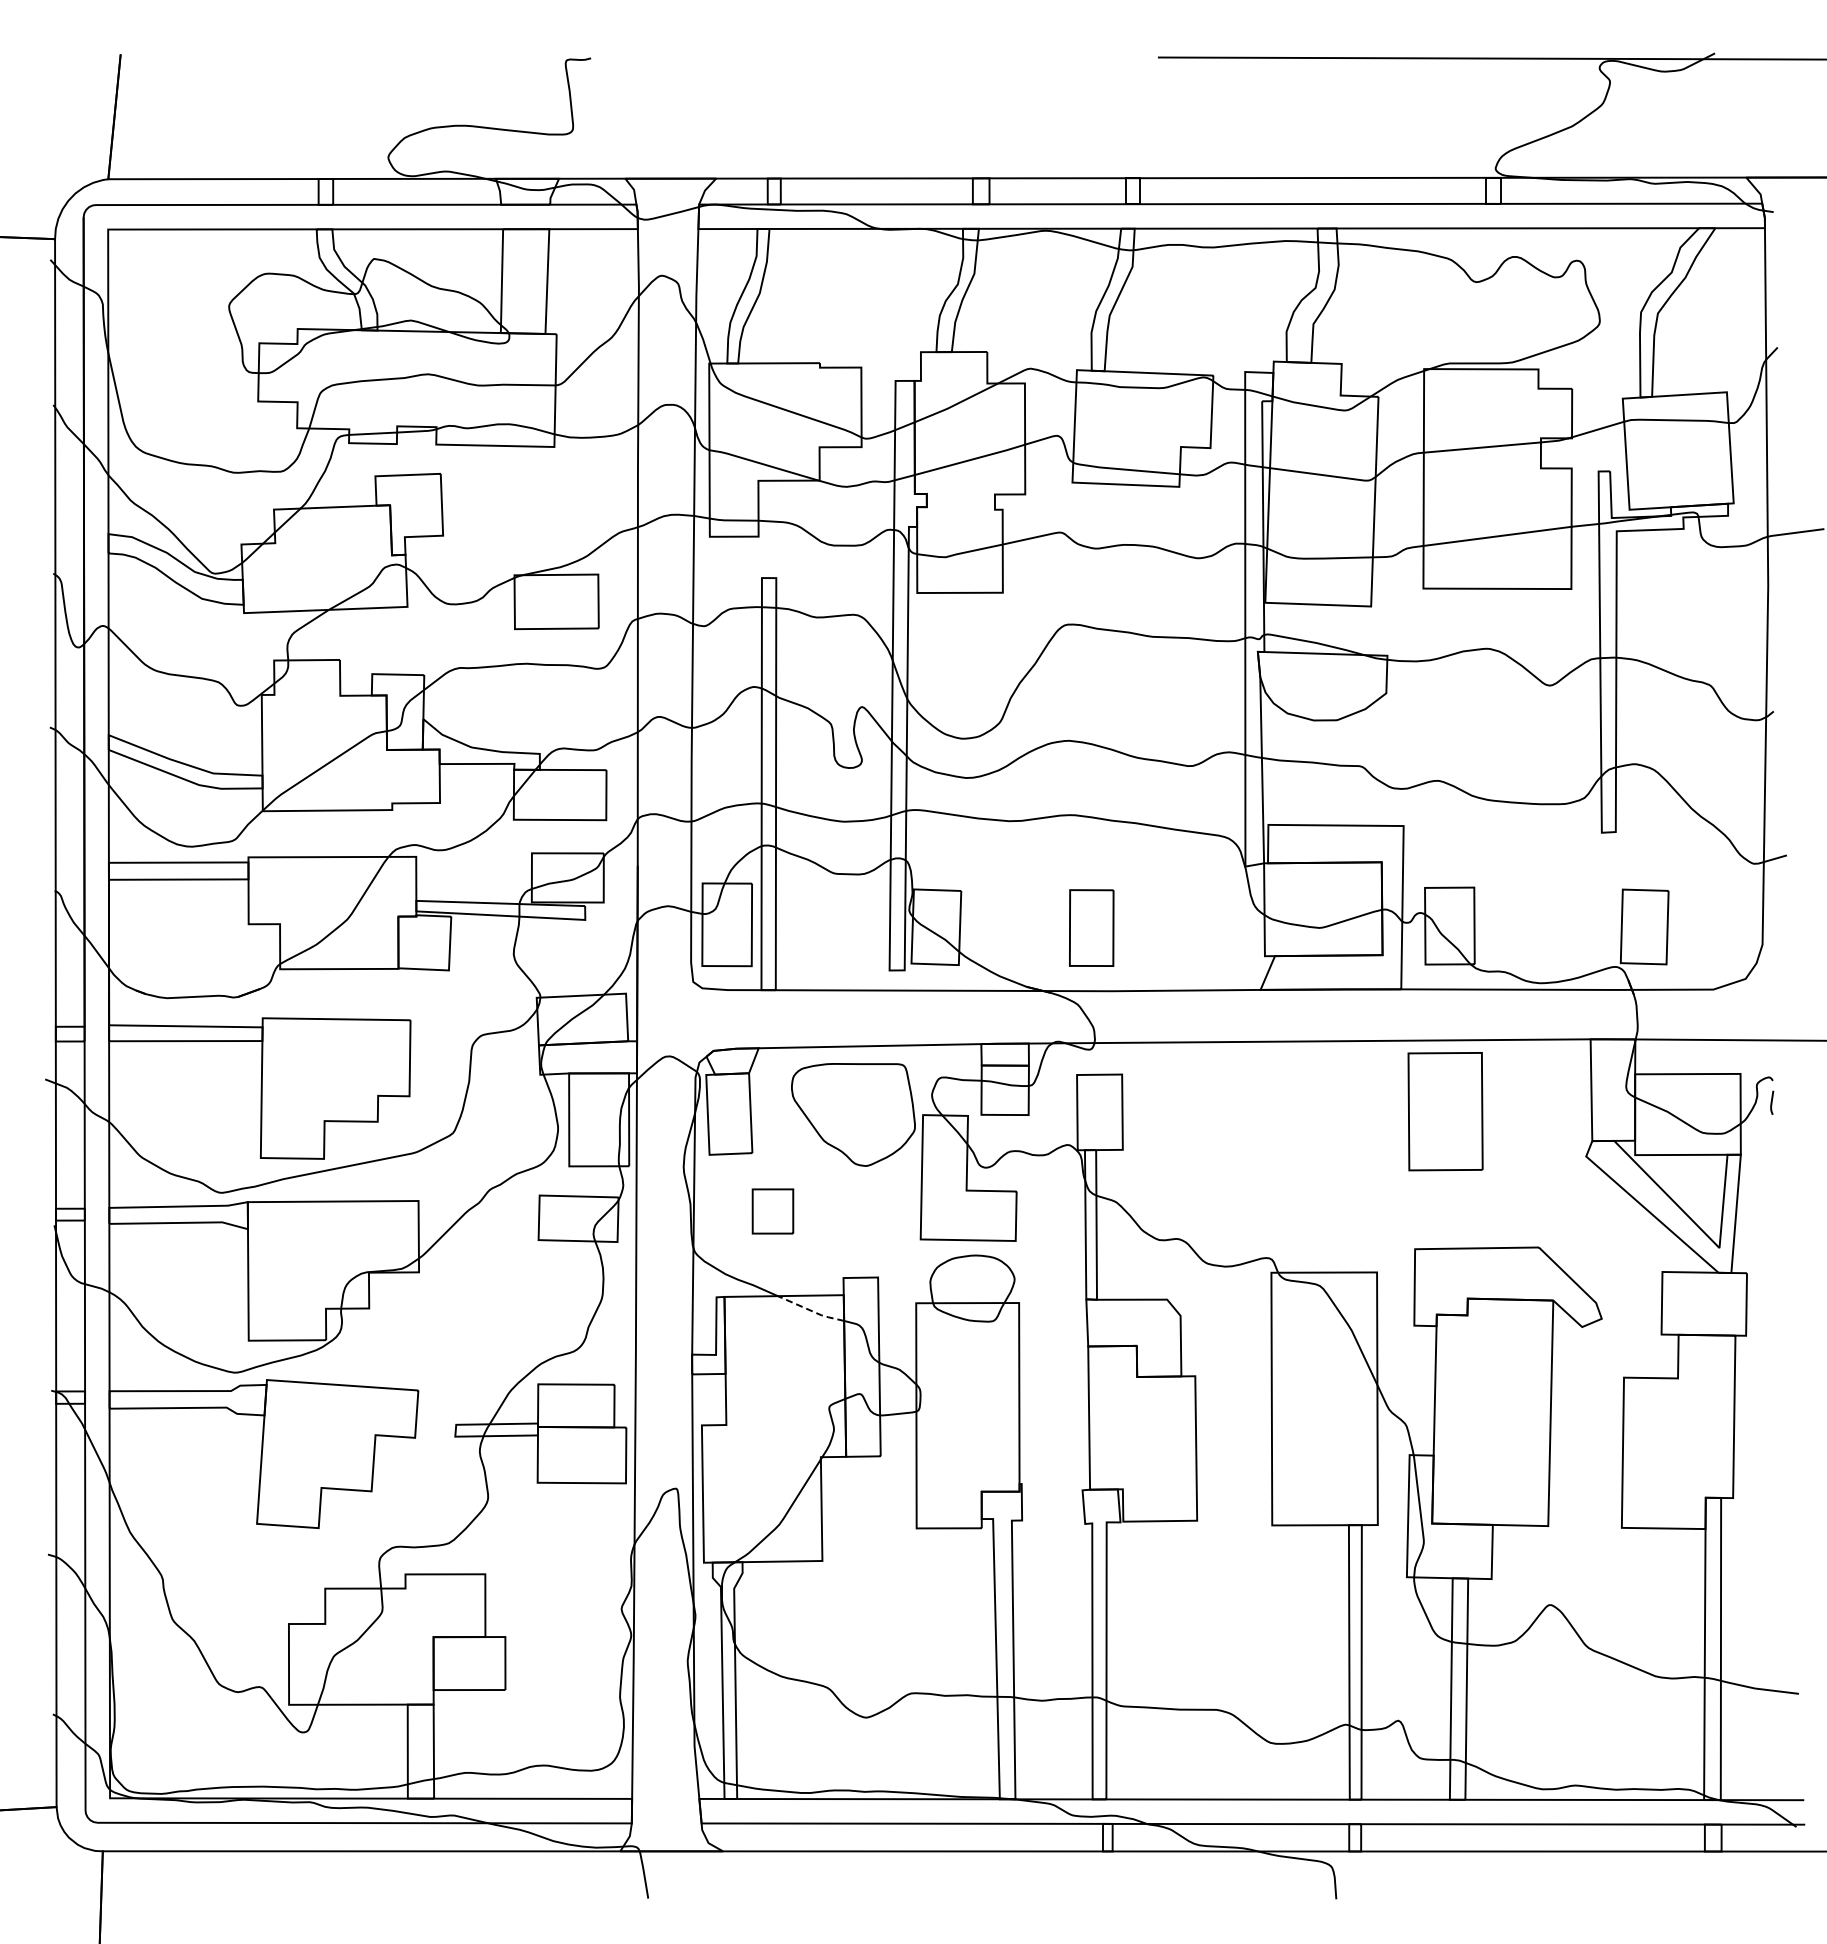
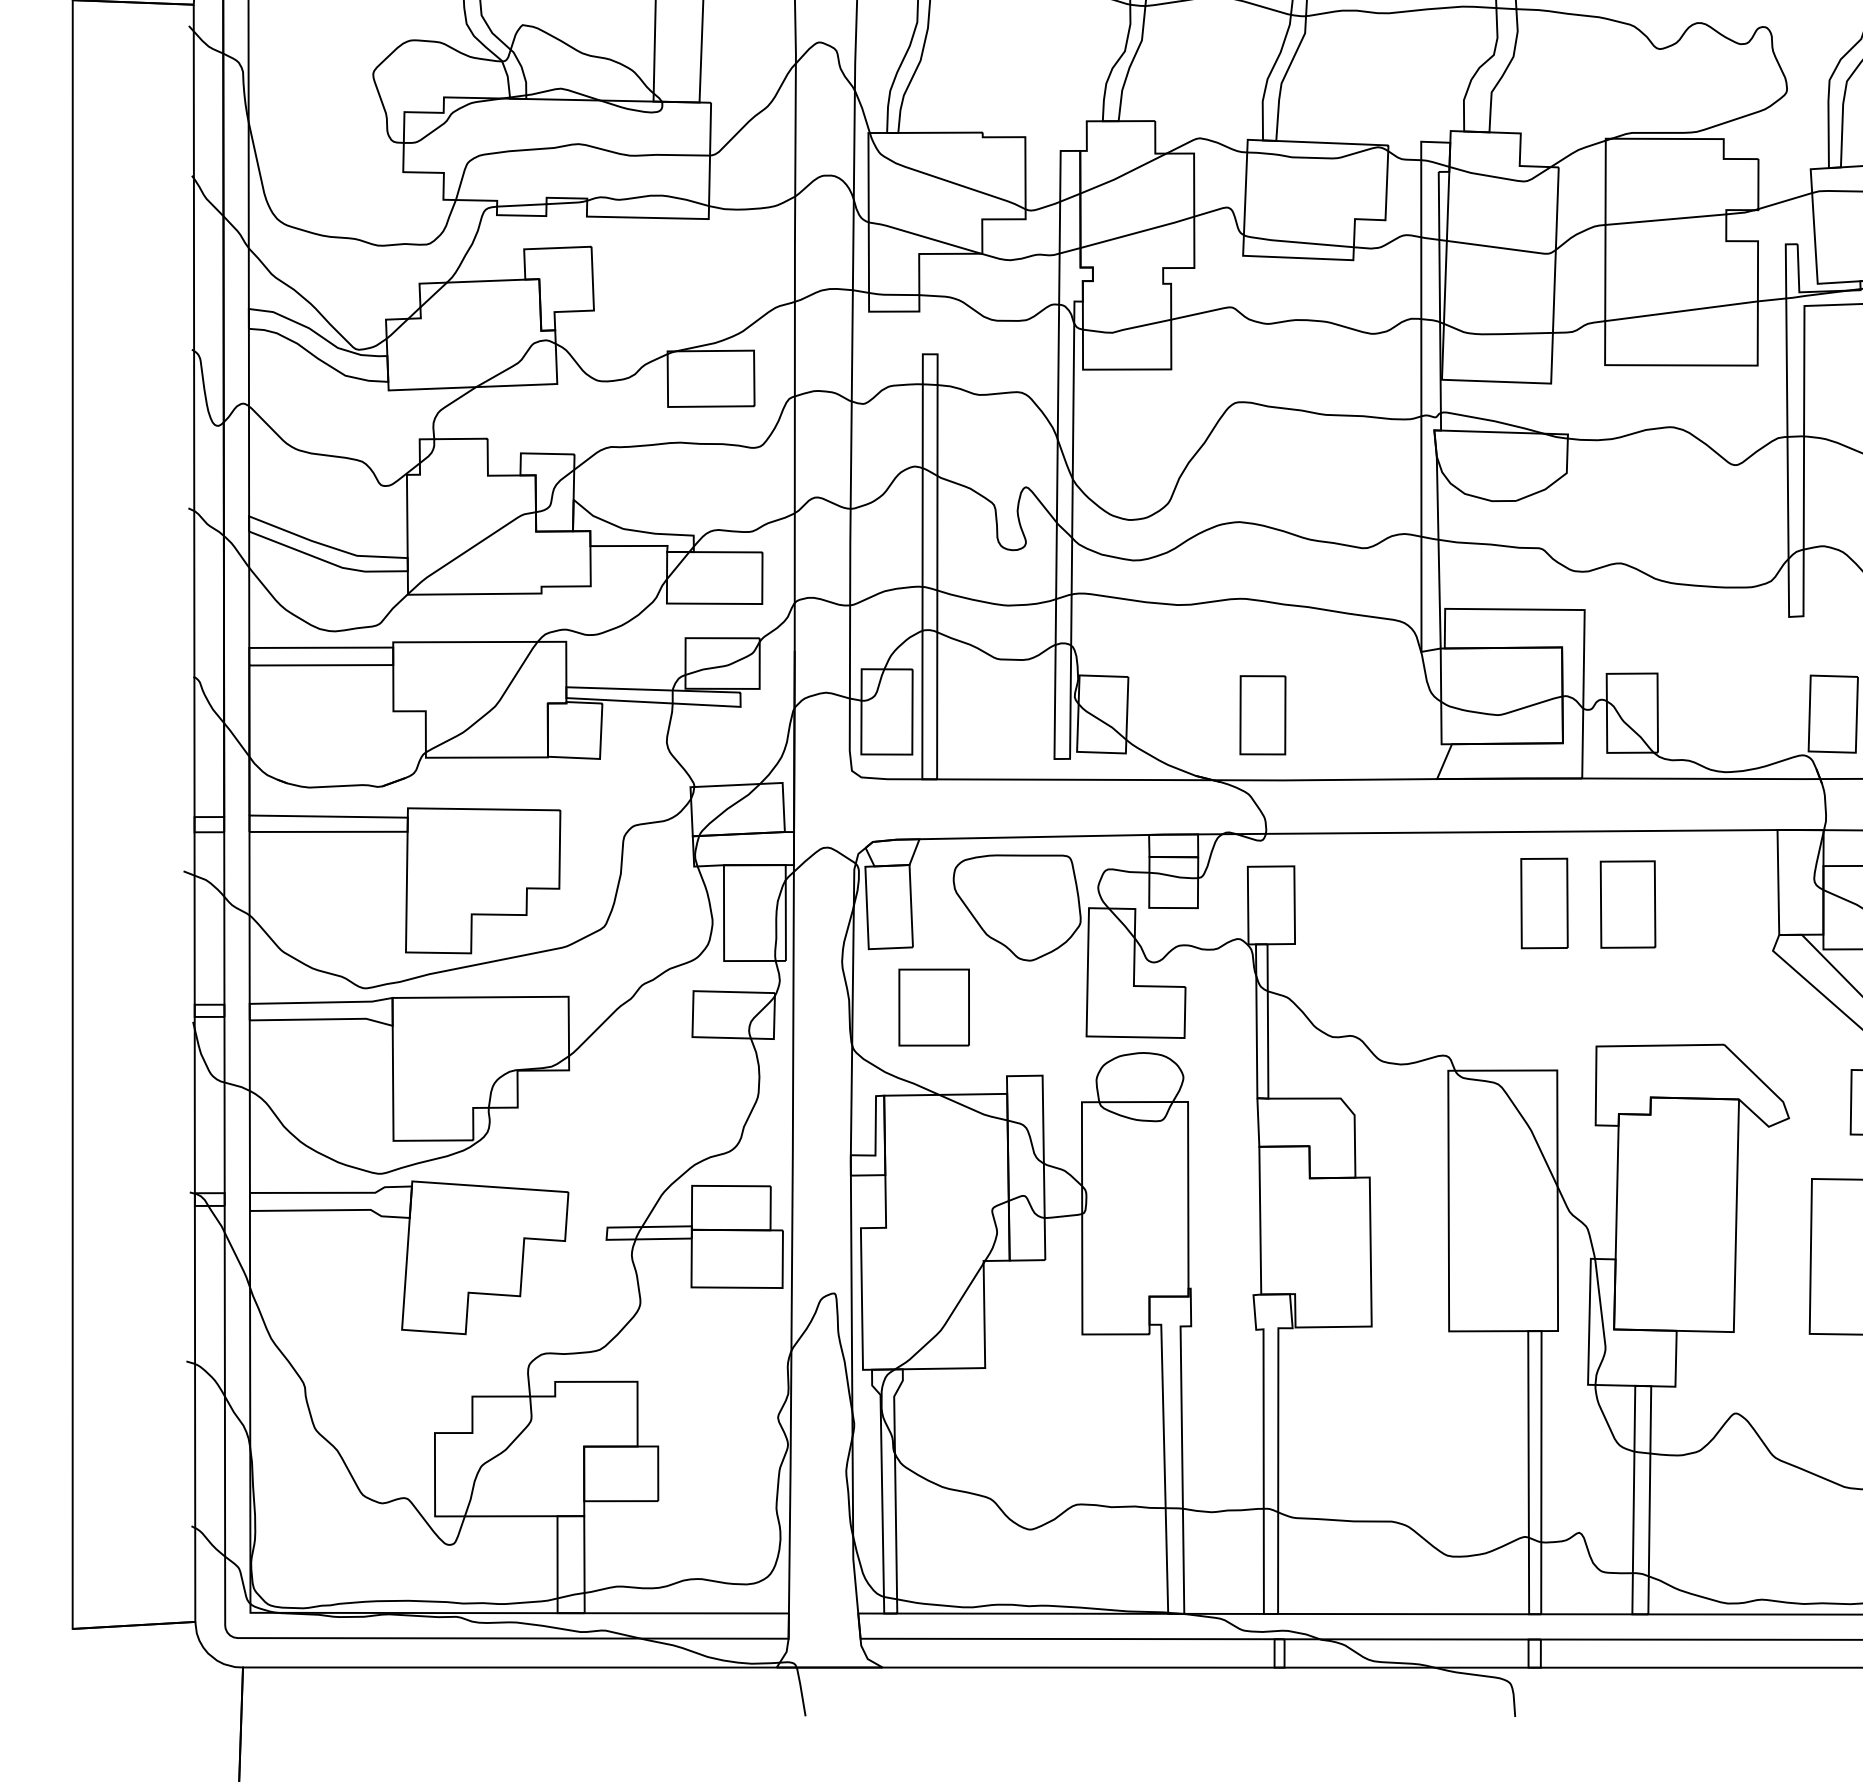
part: (1364, 1110) -> (1544, 903), added
part: (1445, 1111) -> (1627, 904), size x0.71
part: (772, 1211) -> (933, 1007), size x1.67
line: (811, 1310) -> (973, 1109), dashed -> solid

